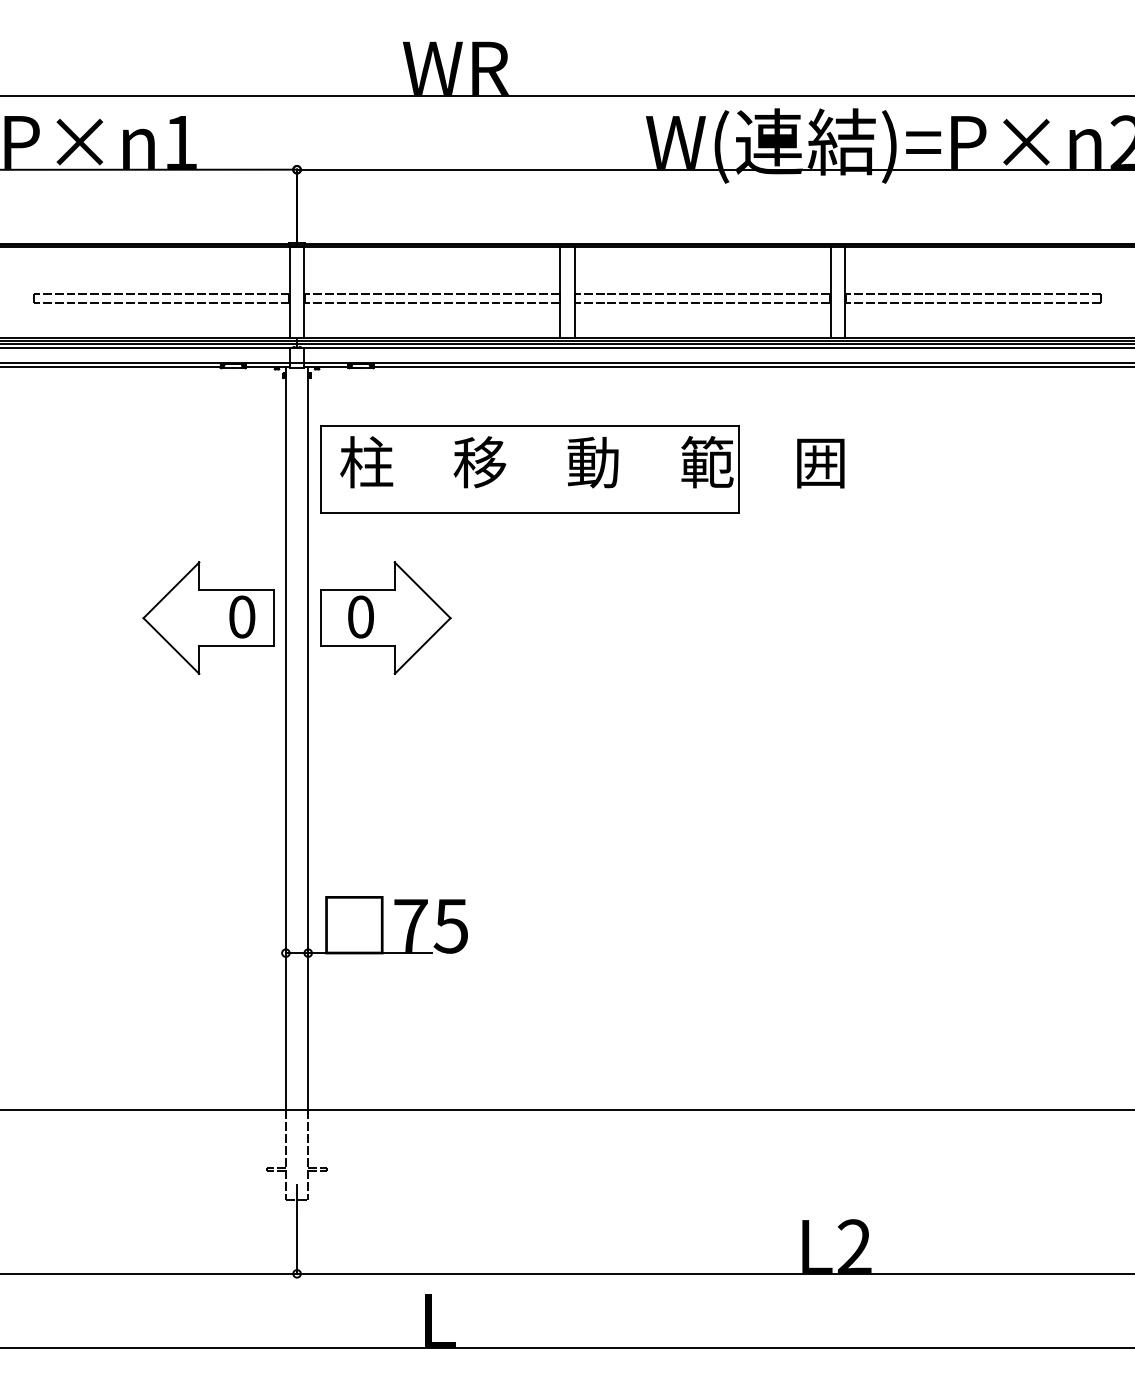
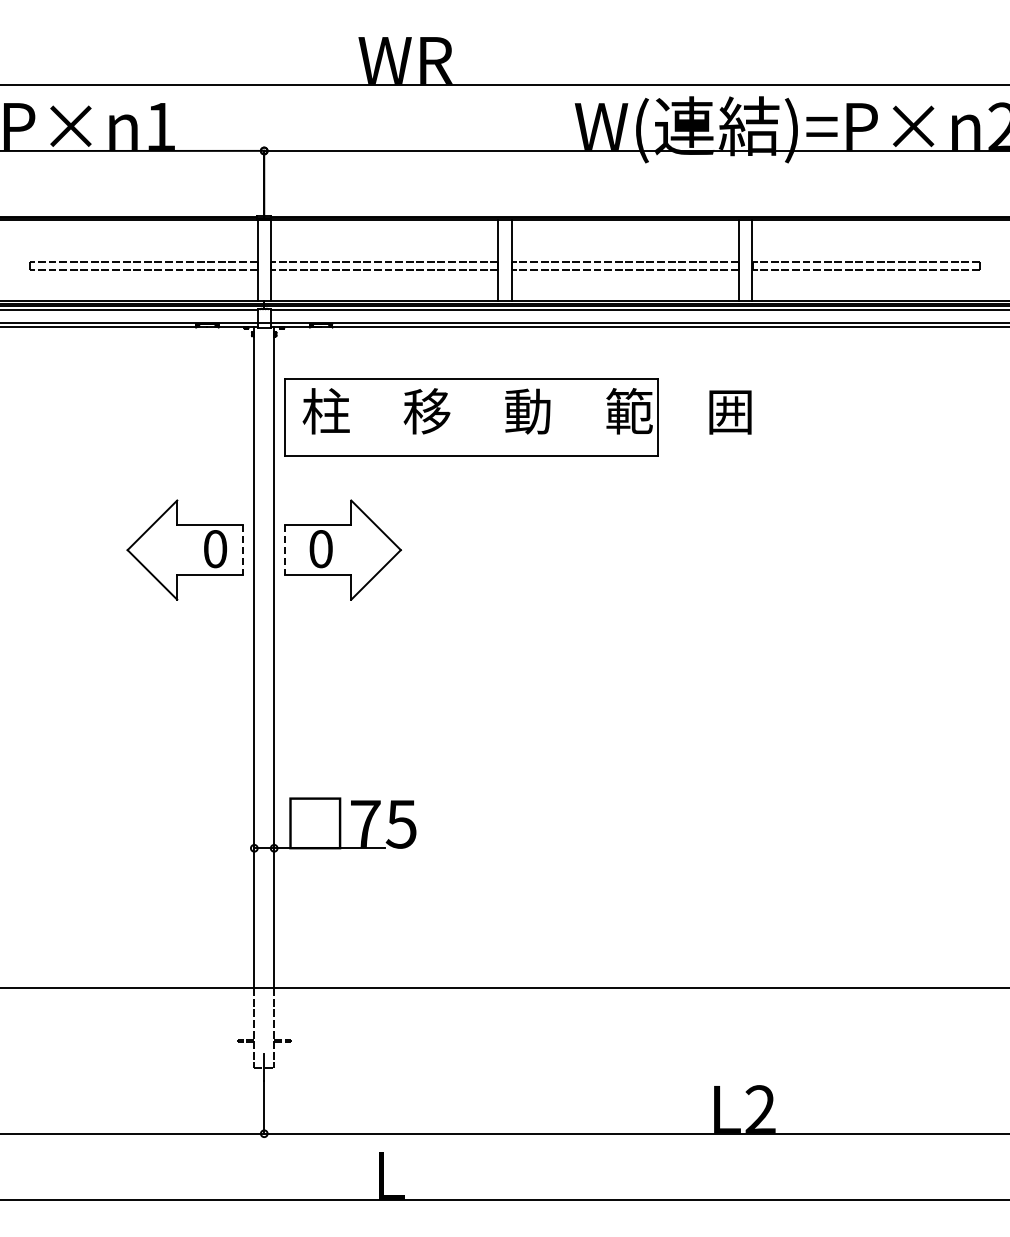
line: (273, 618) -> (243, 550), solid -> dashed
line: (320, 618) -> (285, 550), solid -> dashed

